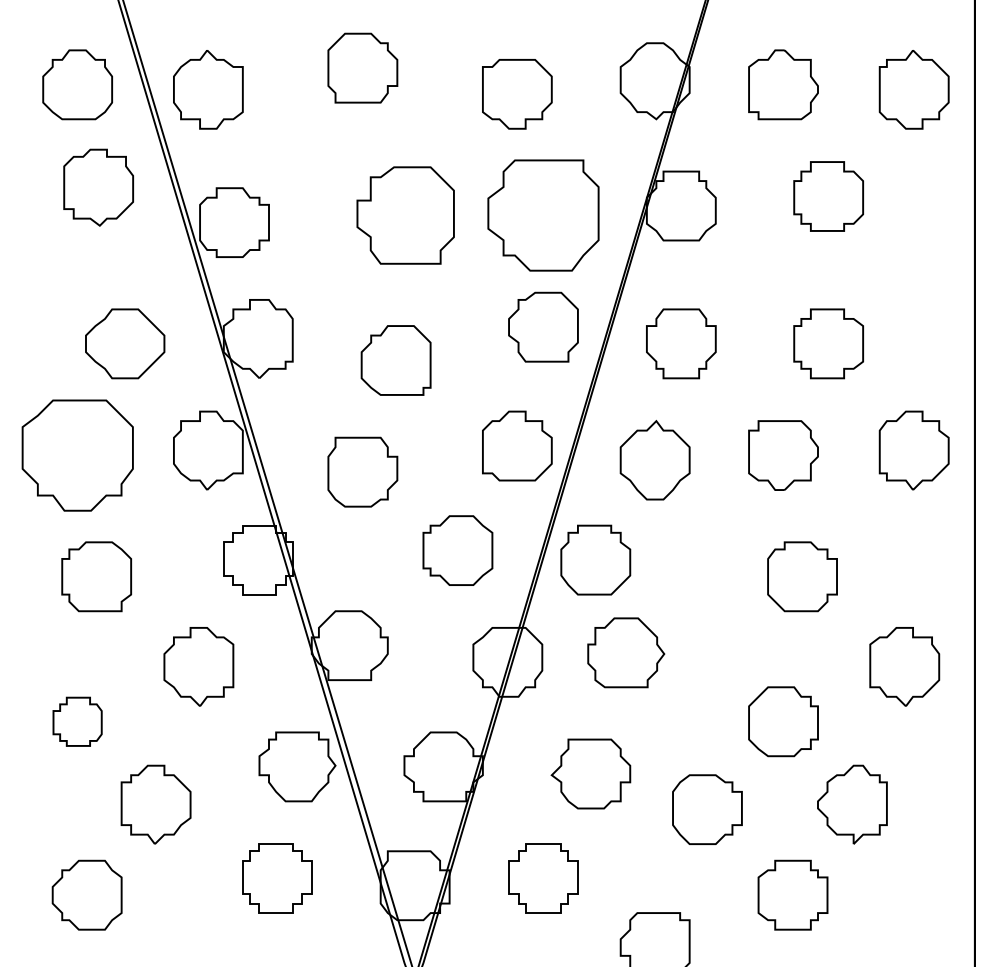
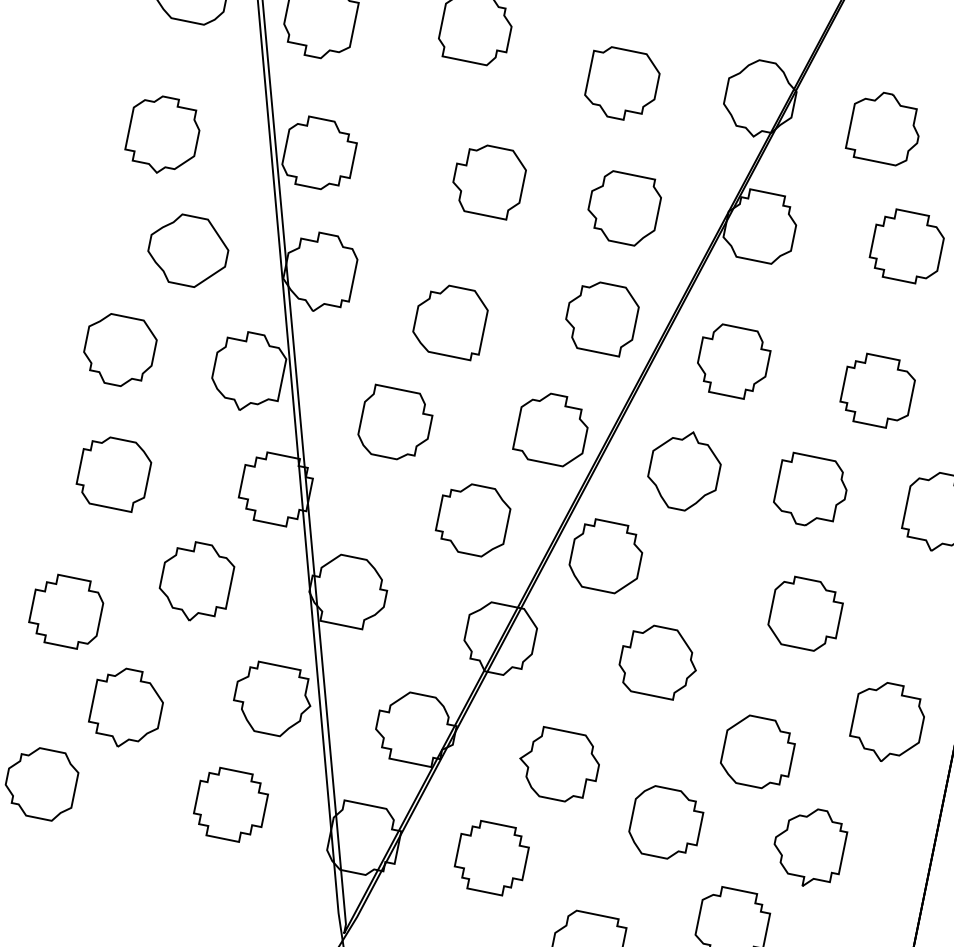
part: (98, 187) -> (163, 135), moved
part: (405, 215) -> (488, 180), size x0.71
part: (543, 215) -> (623, 208), size x0.62
part: (77, 455) -> (119, 350), size x0.62
part: (626, 652) -> (659, 661), moved
part: (77, 721) -> (66, 611), size x1.43

